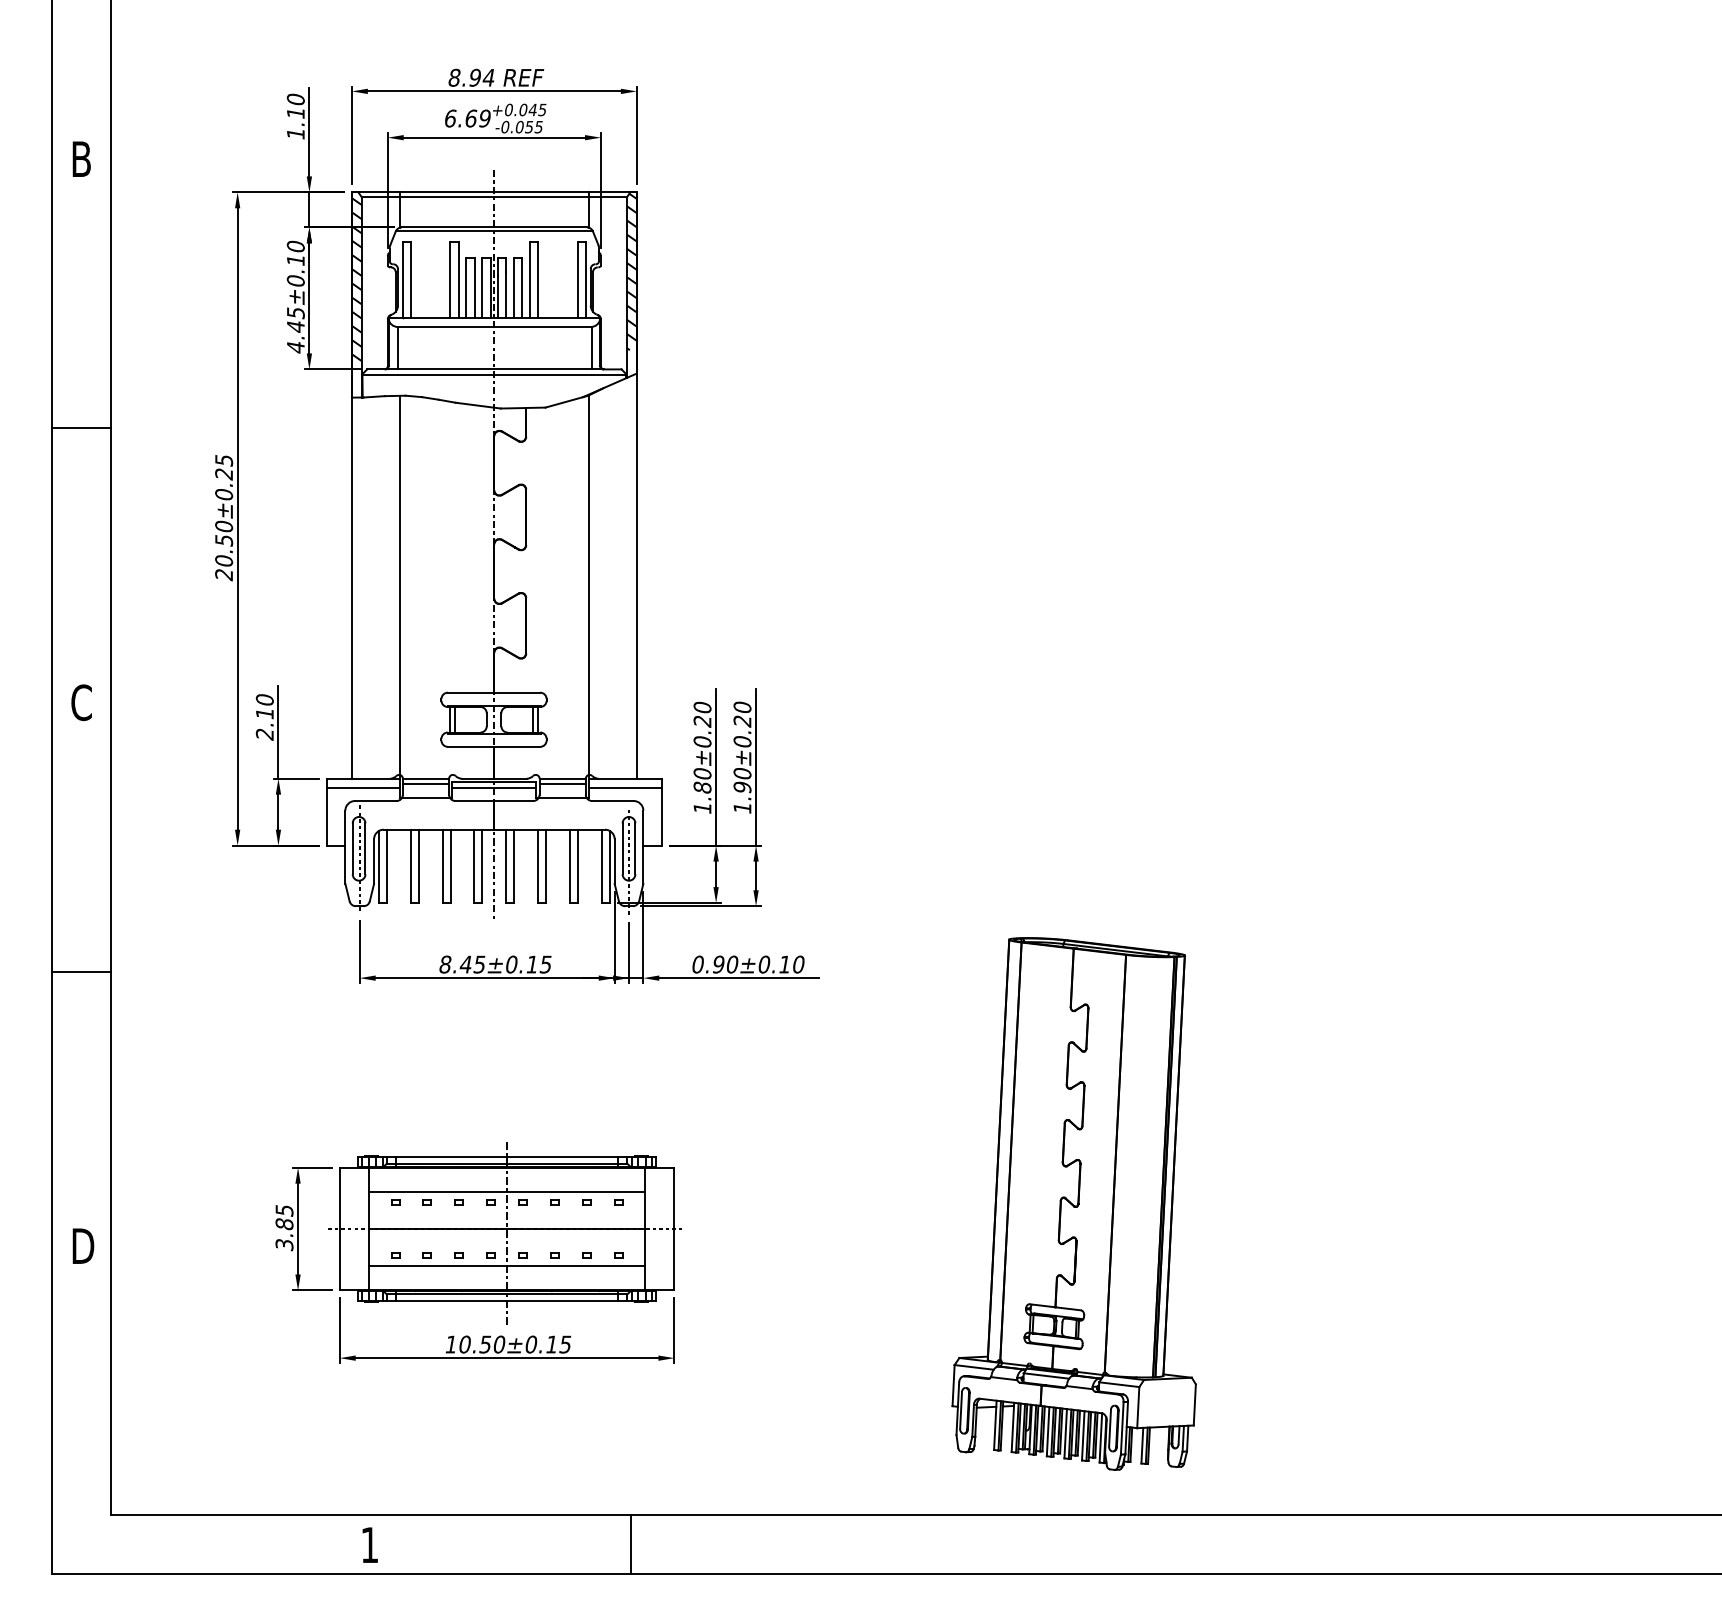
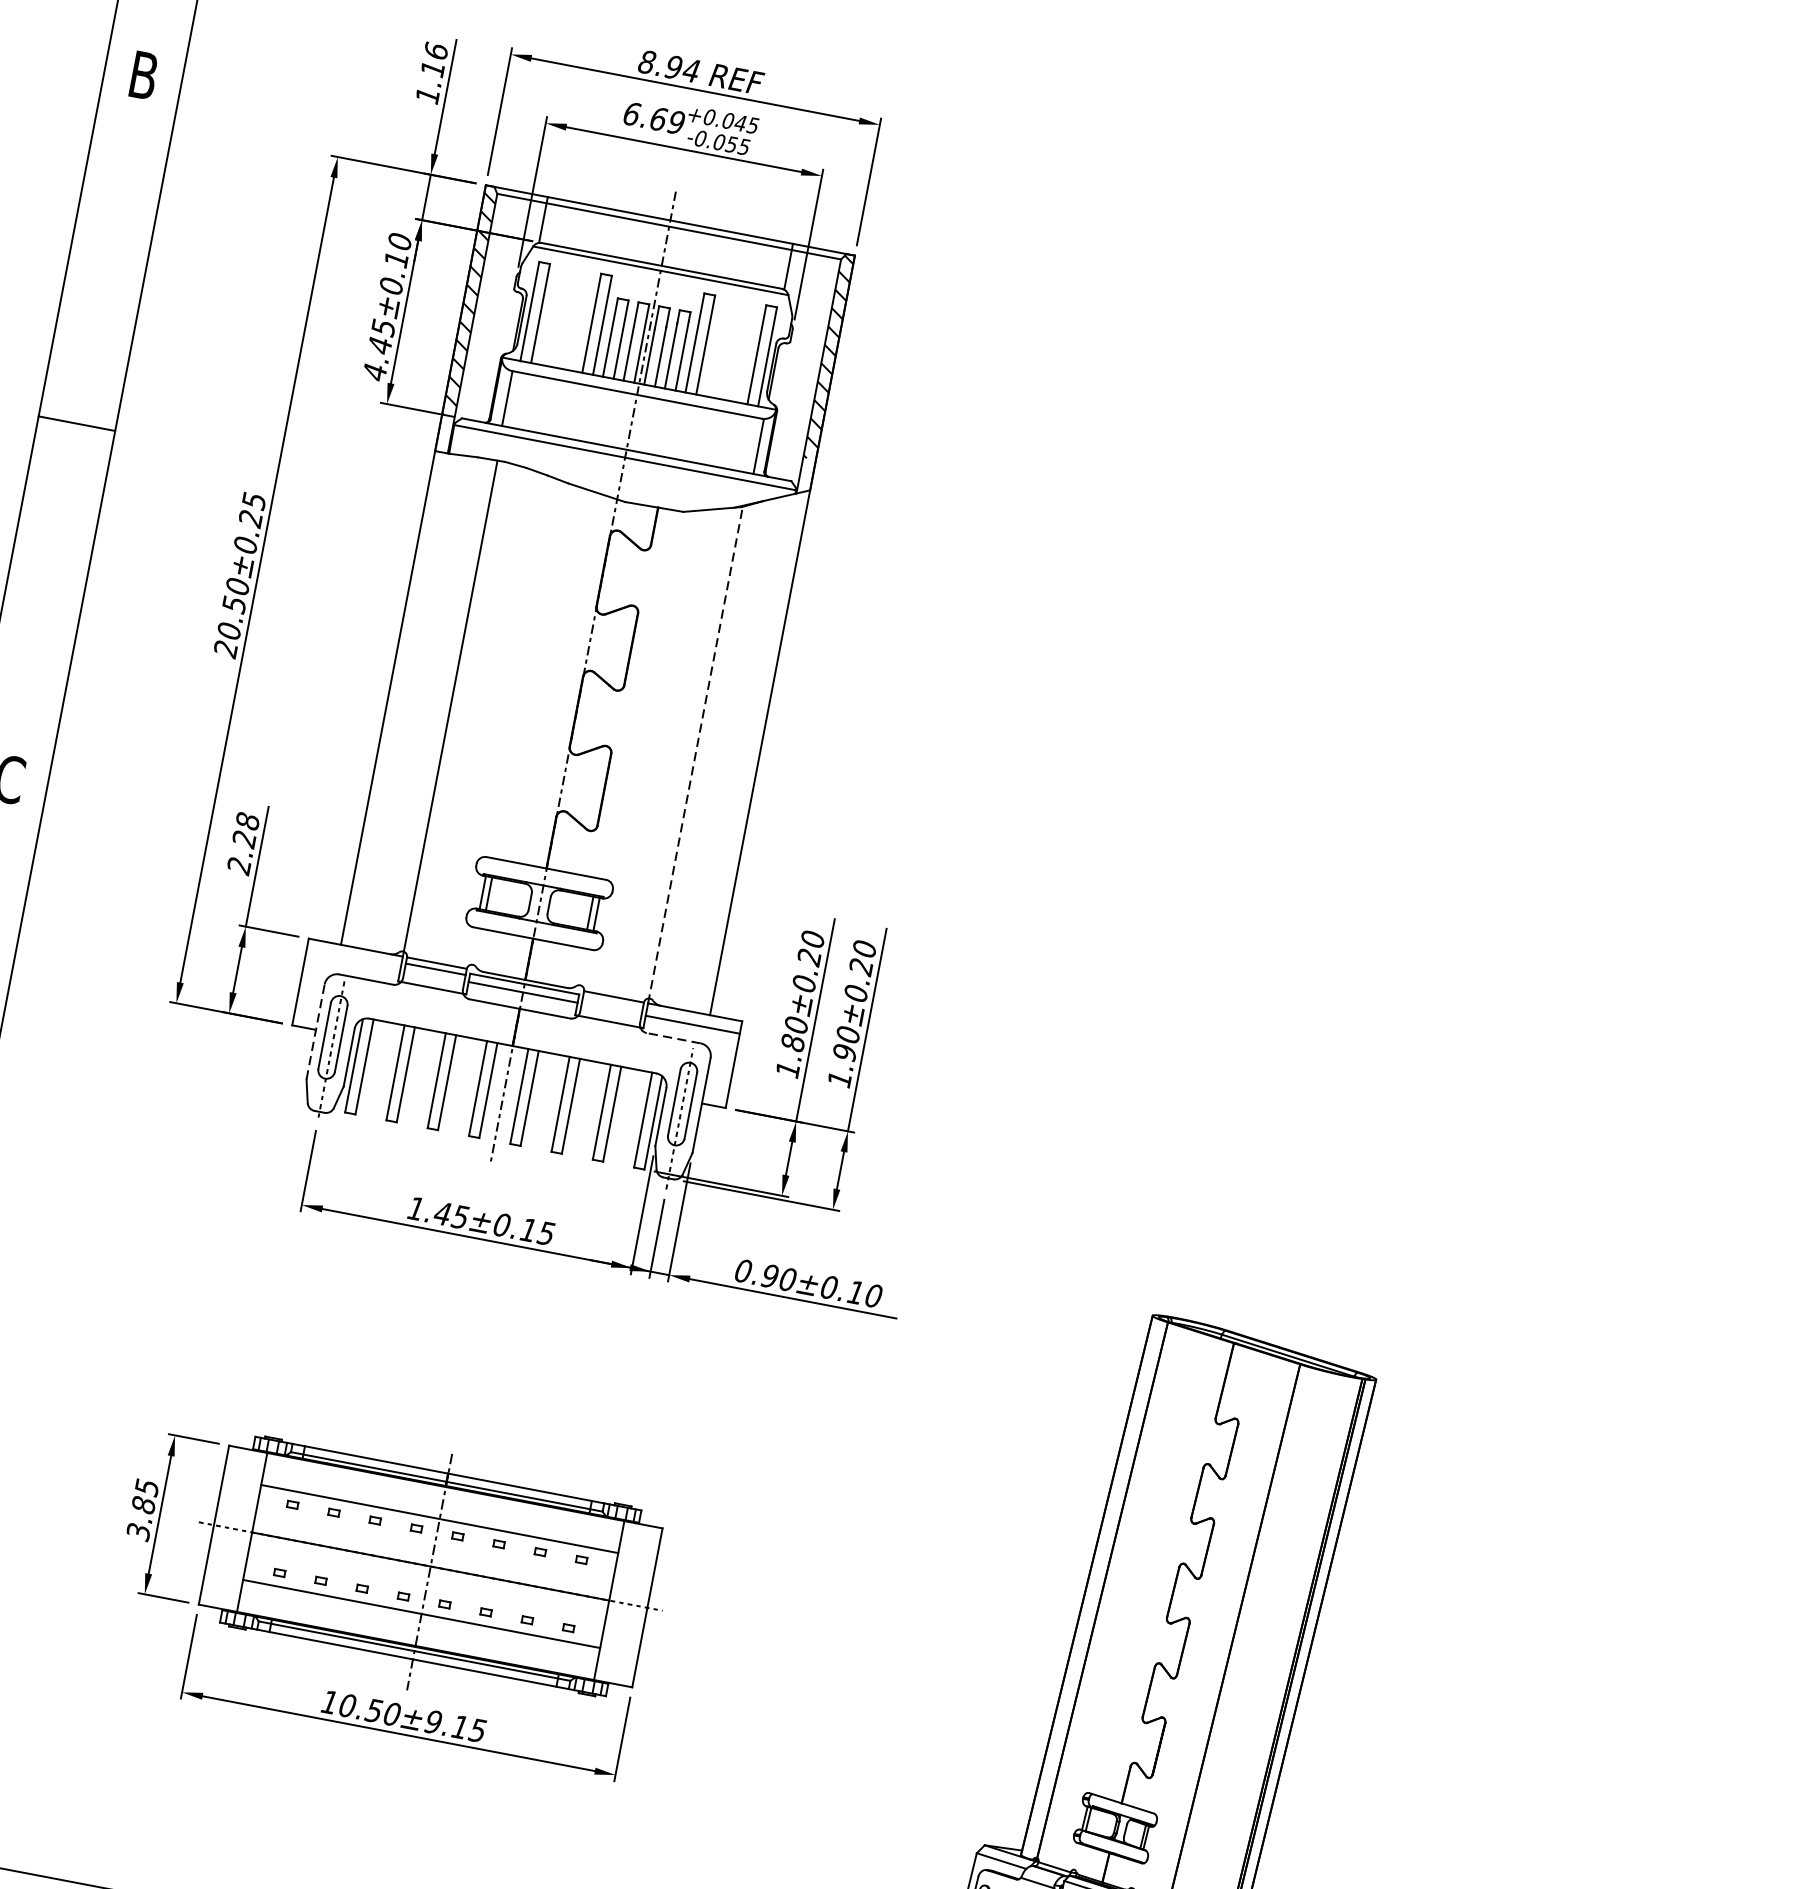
text: (295, 99) -> (435, 51), 1.10 -> 1.16
line: (589, 587) -> (695, 755), solid -> dashed
text: (264, 707) -> (245, 830), 2.10 -> 2.28
line: (562, 783) -> (612, 1003), removed
line: (363, 788) -> (353, 960), removed
line: (613, 801) -> (674, 1038), solid -> dashed
line: (345, 847) -> (315, 1032), solid -> dashed
text: (445, 964) -> (416, 1208), 8.45±0.15 -> 1.45±0.15
text: (531, 1344) -> (433, 1722), 10.50±0.15 -> 10.50±9.15

